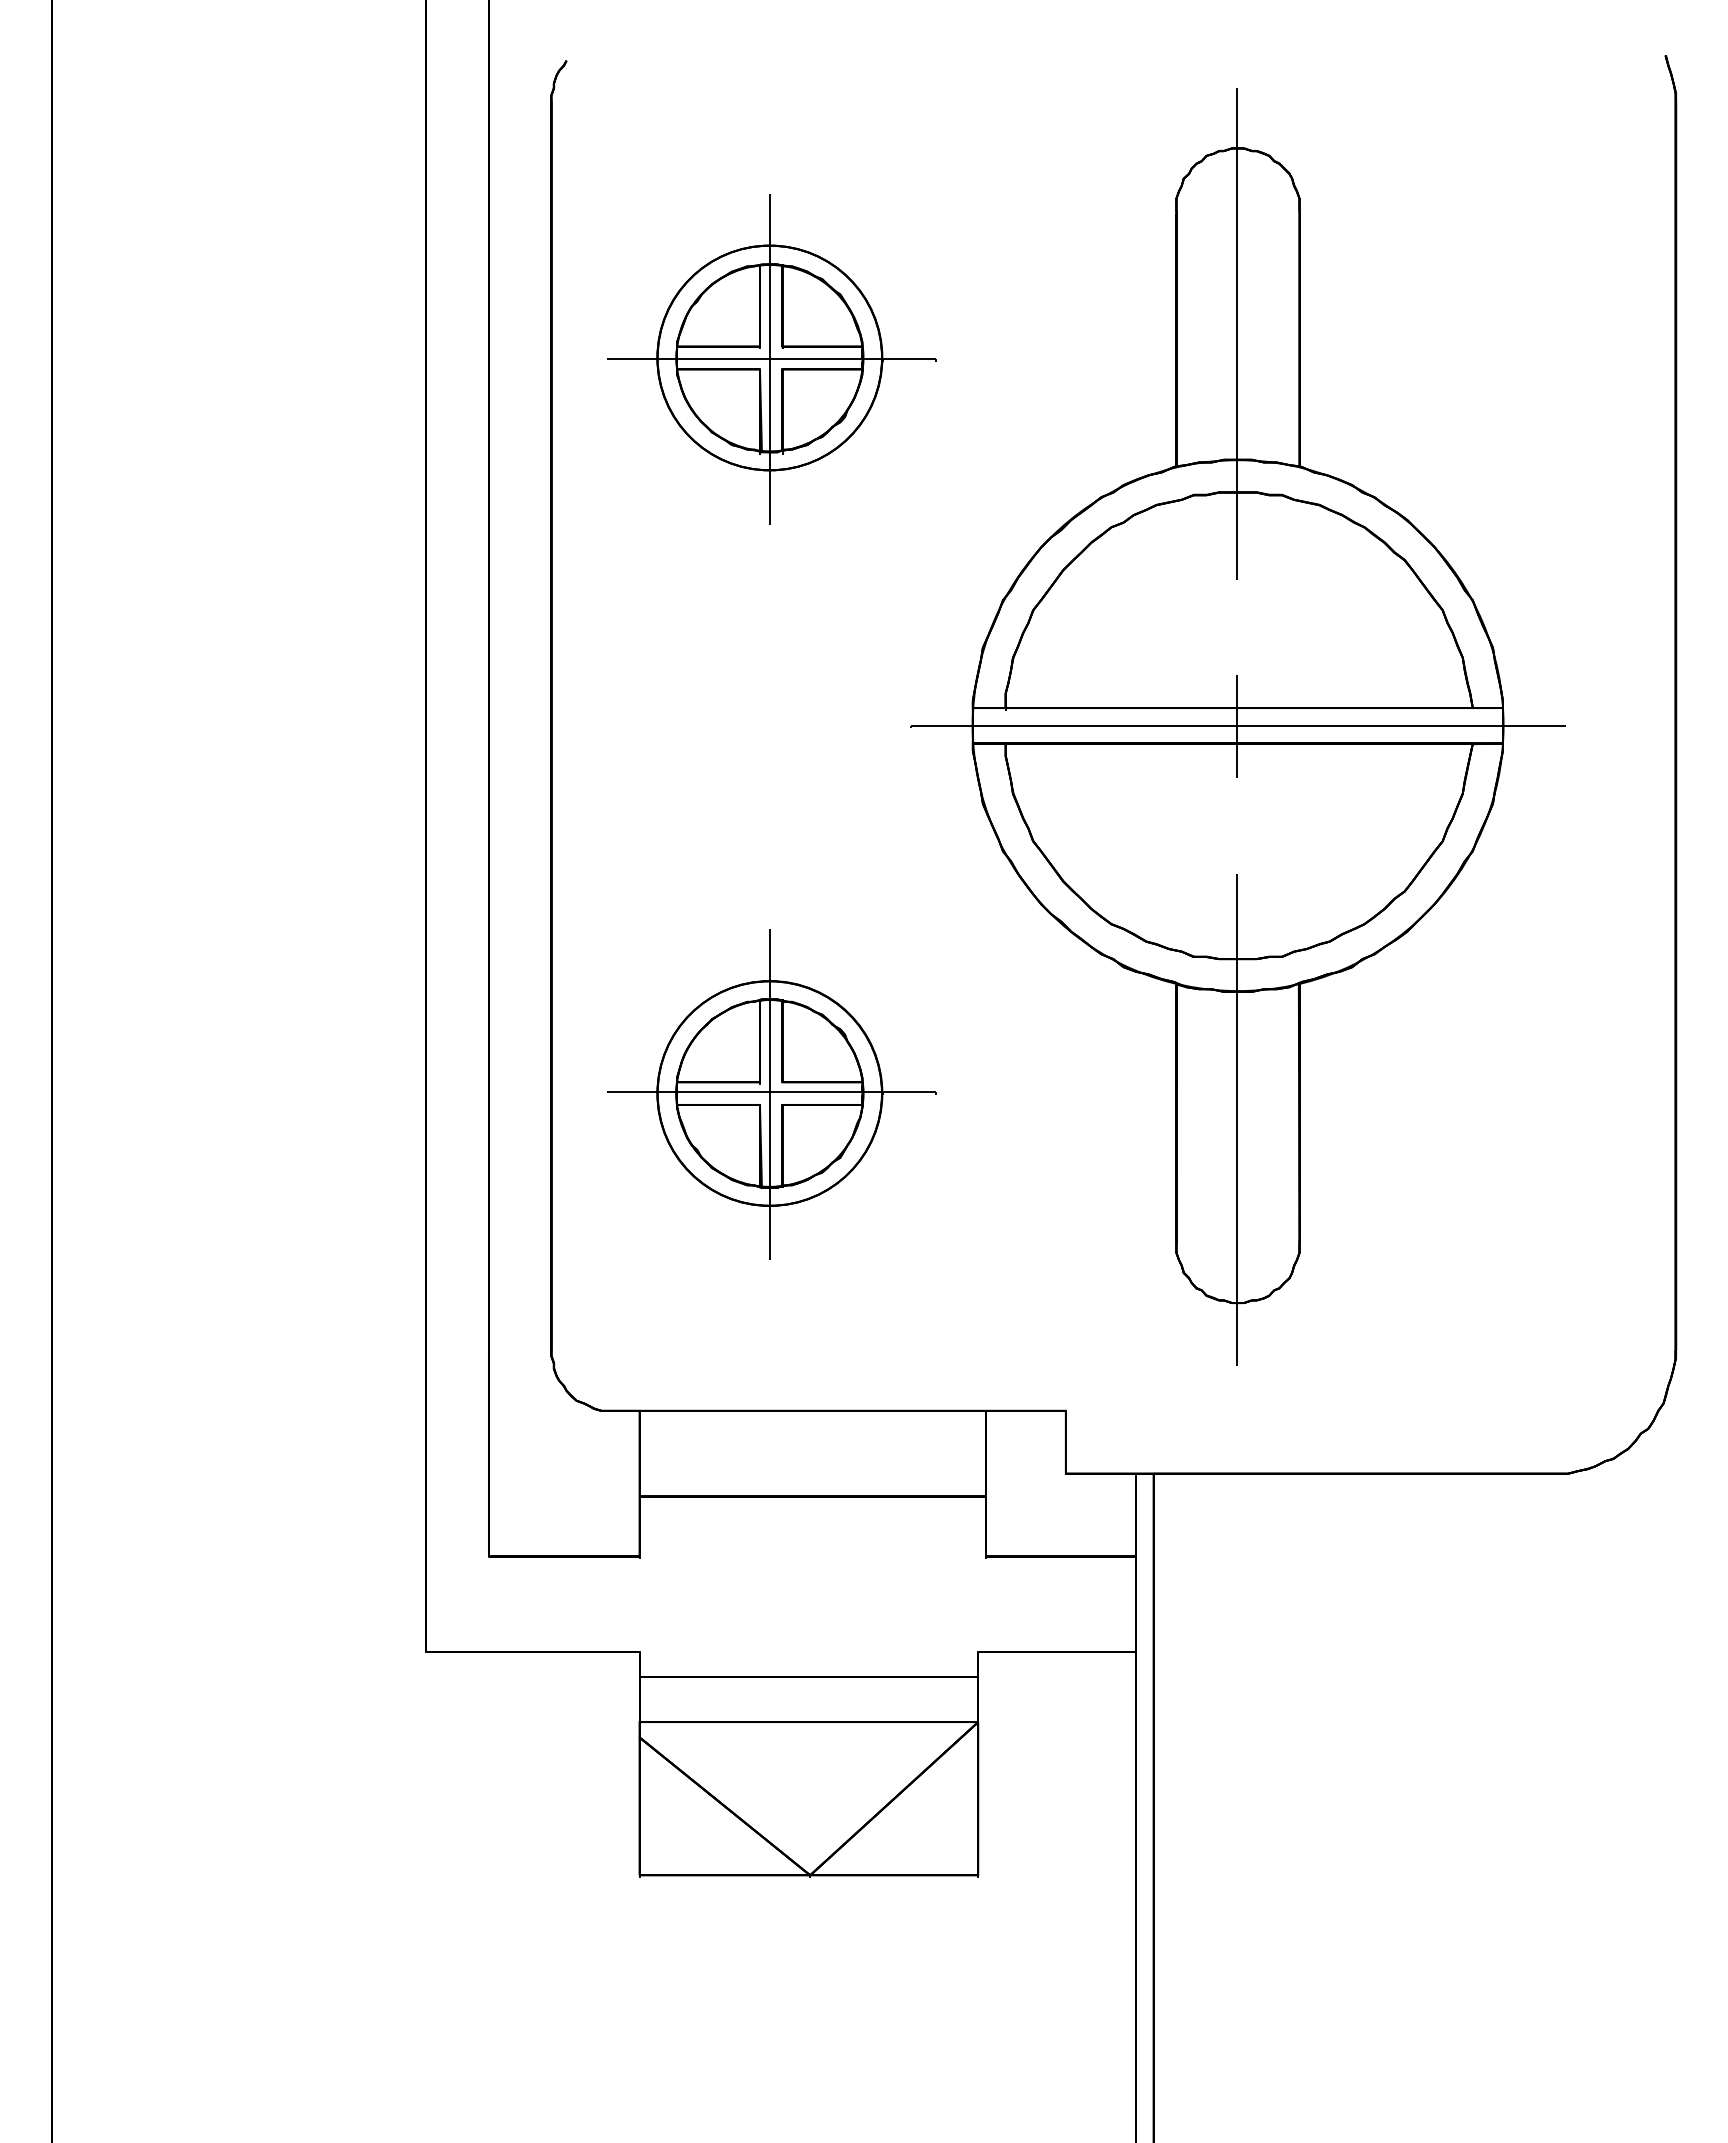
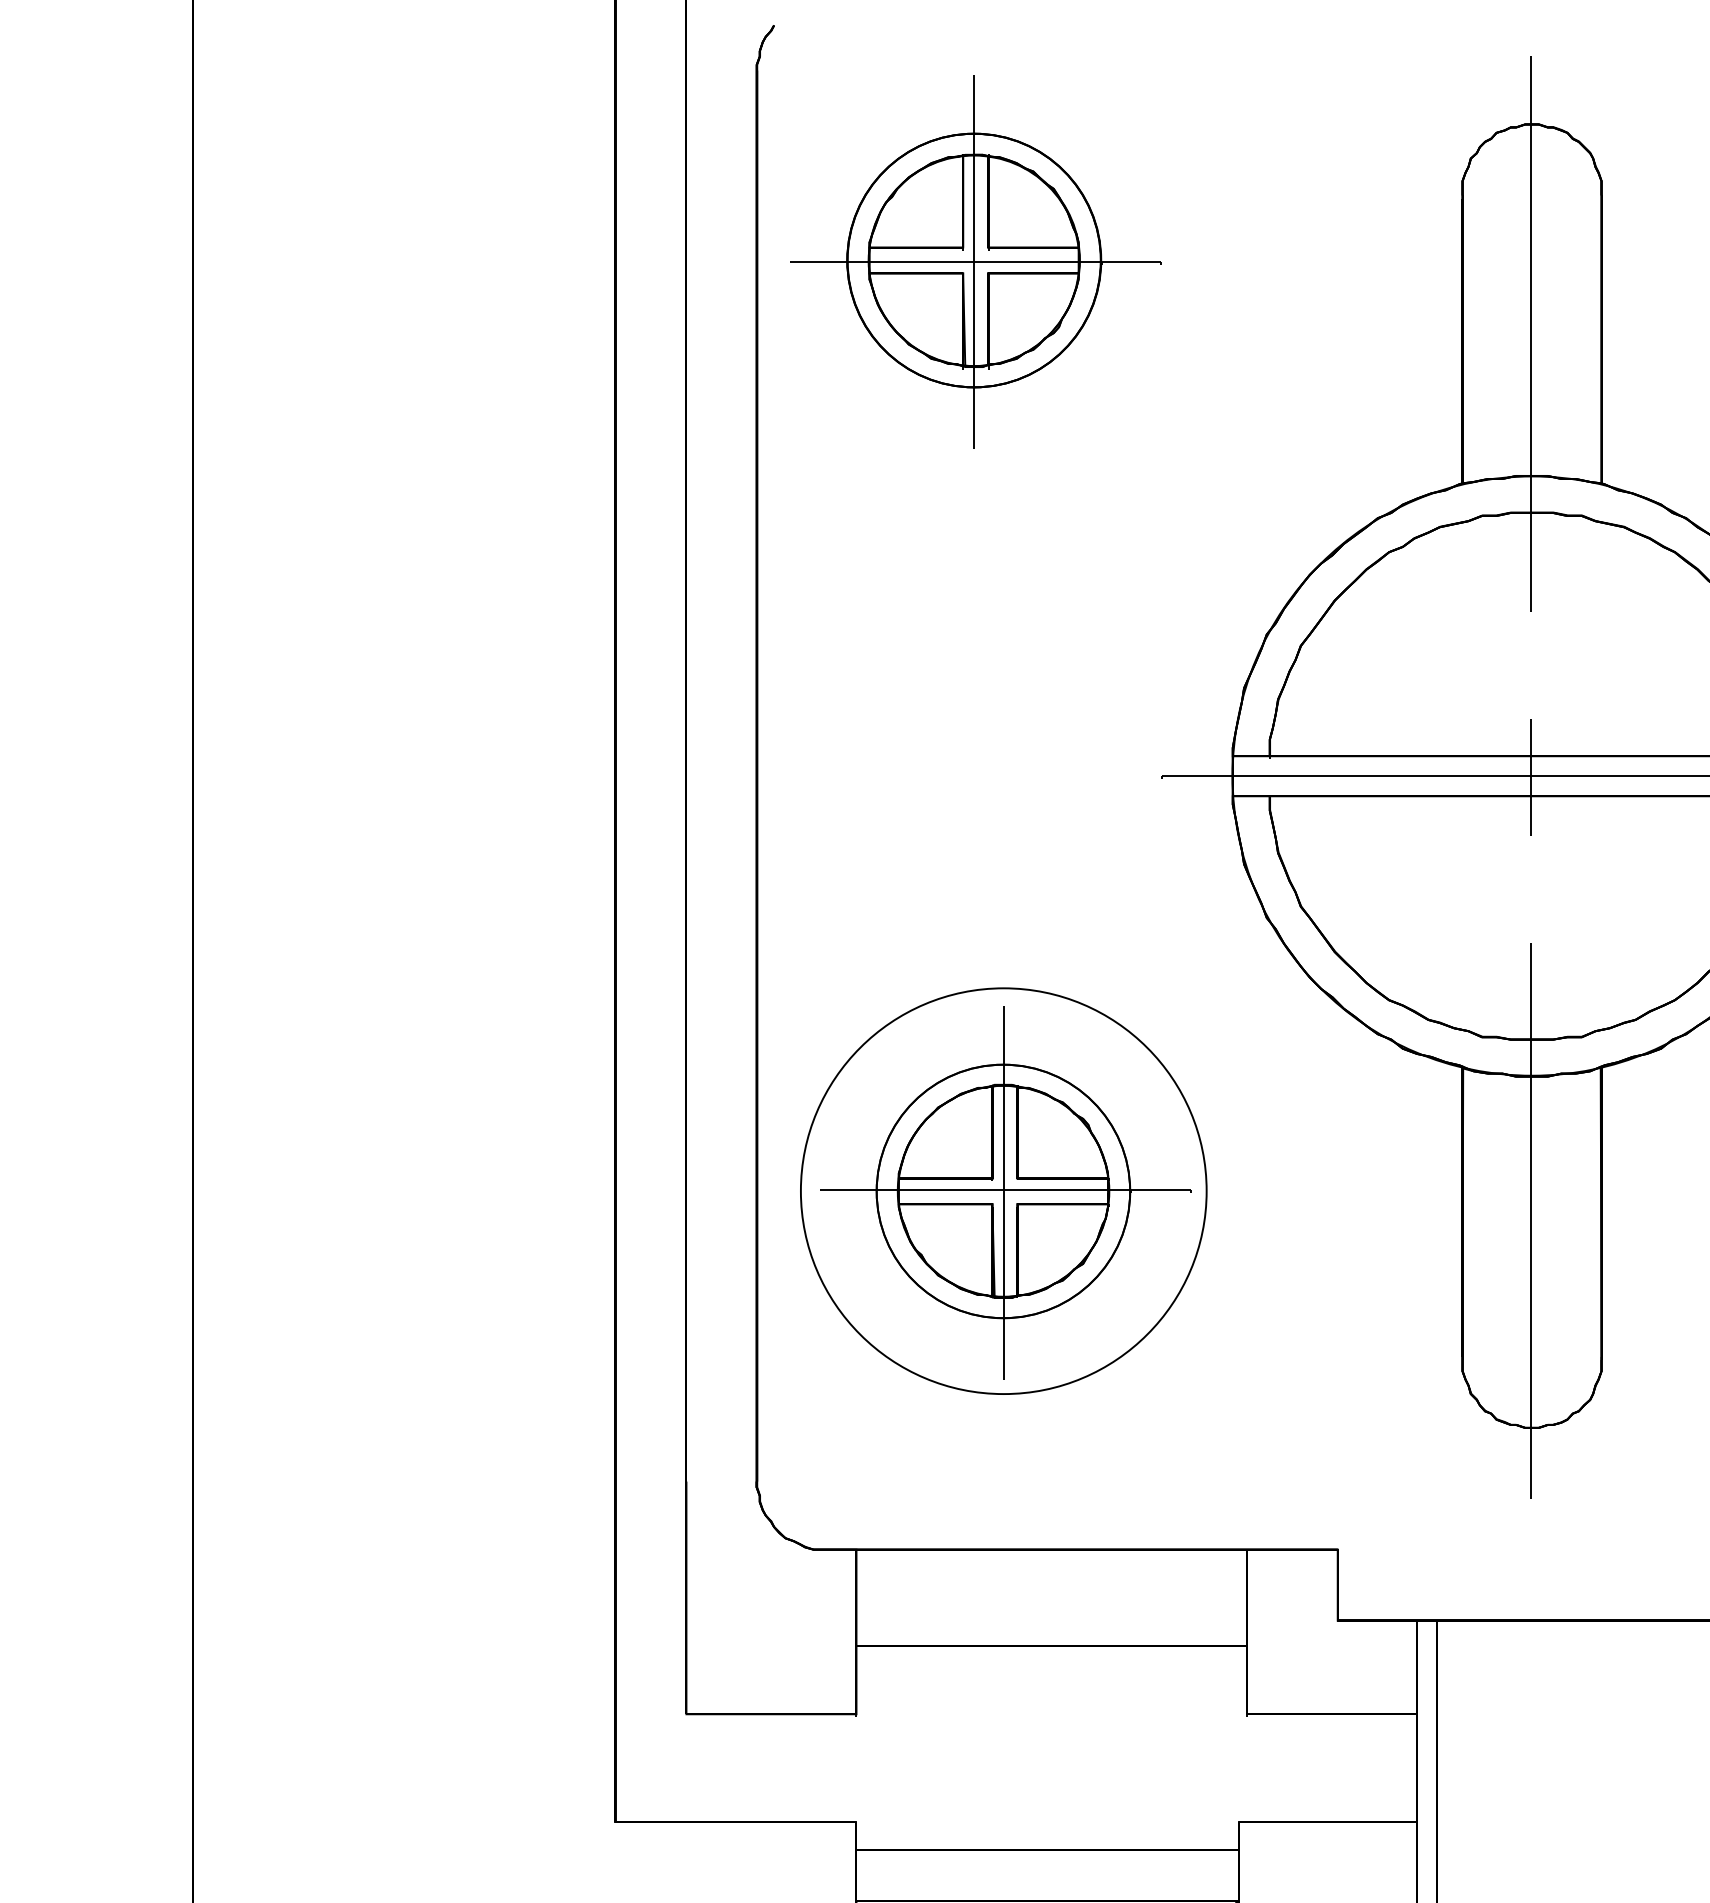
part: (771, 359) -> (976, 262), moved
circle: (769, 1093) -> (1003, 1191), size x1.6

